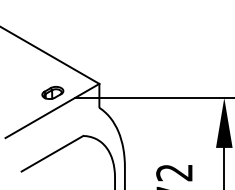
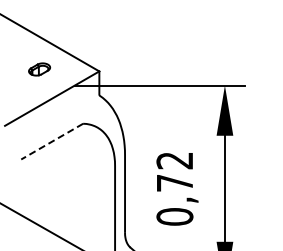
part: (52, 92) -> (39, 69), moved
line: (52, 153) -> (52, 141), solid -> dashed

